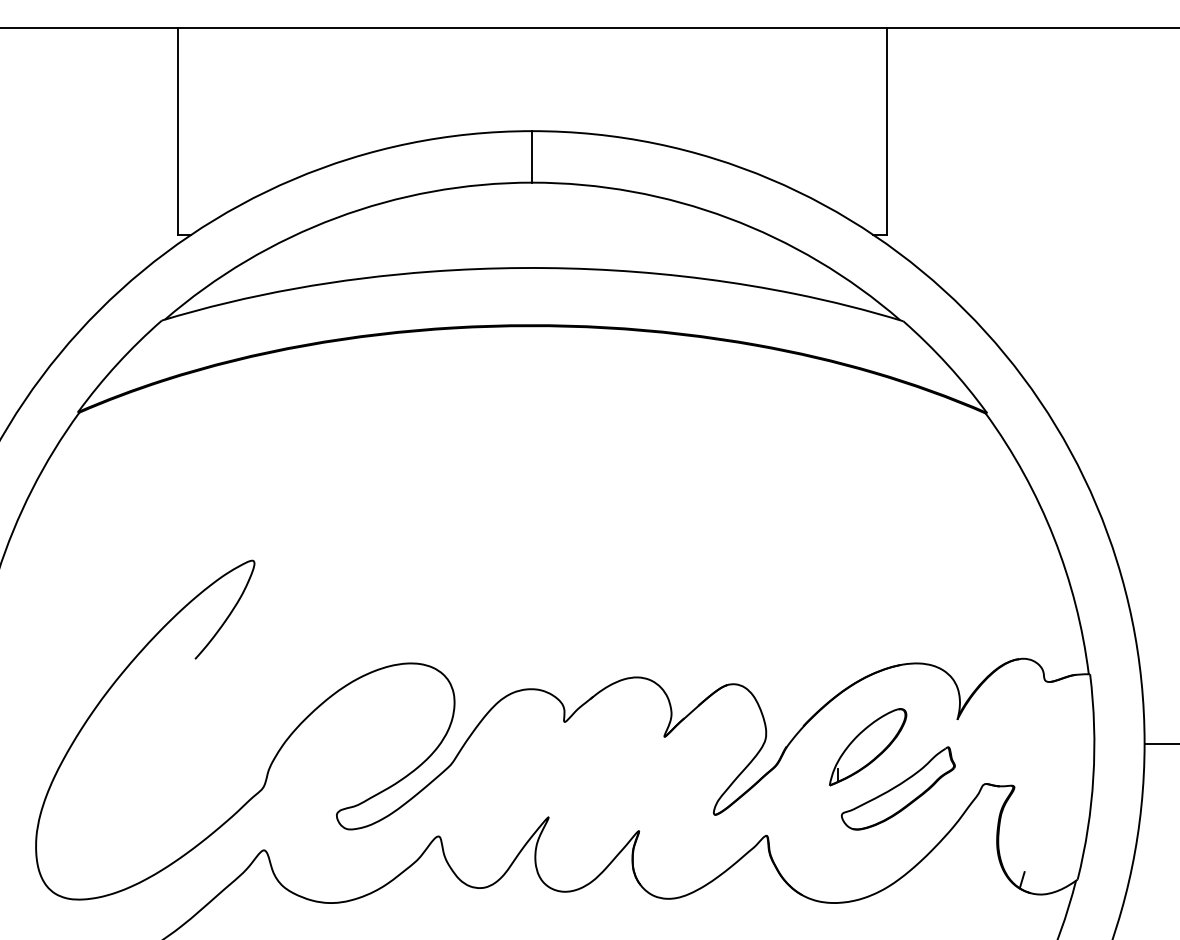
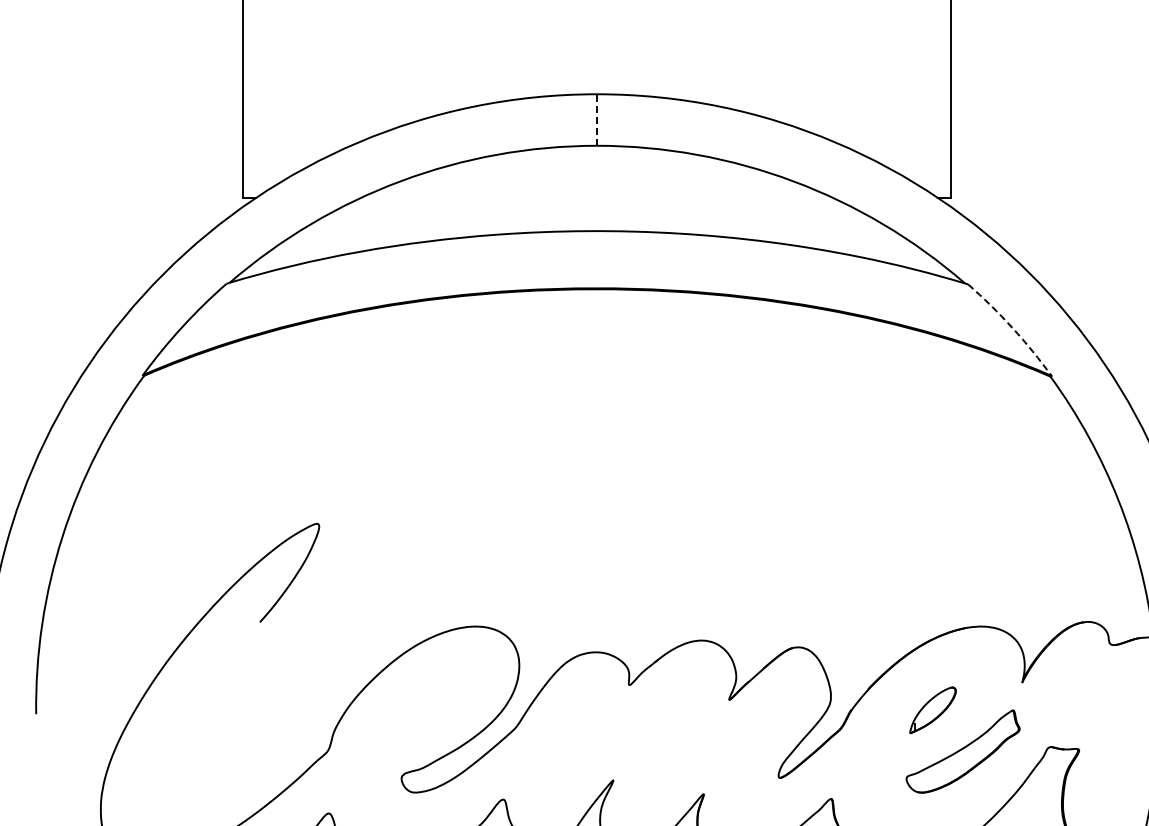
line: (532, 156) -> (597, 119), solid -> dashed
arc: (947, 364) -> (1012, 327), solid -> dashed
part: (868, 747) -> (933, 710), size x0.6

